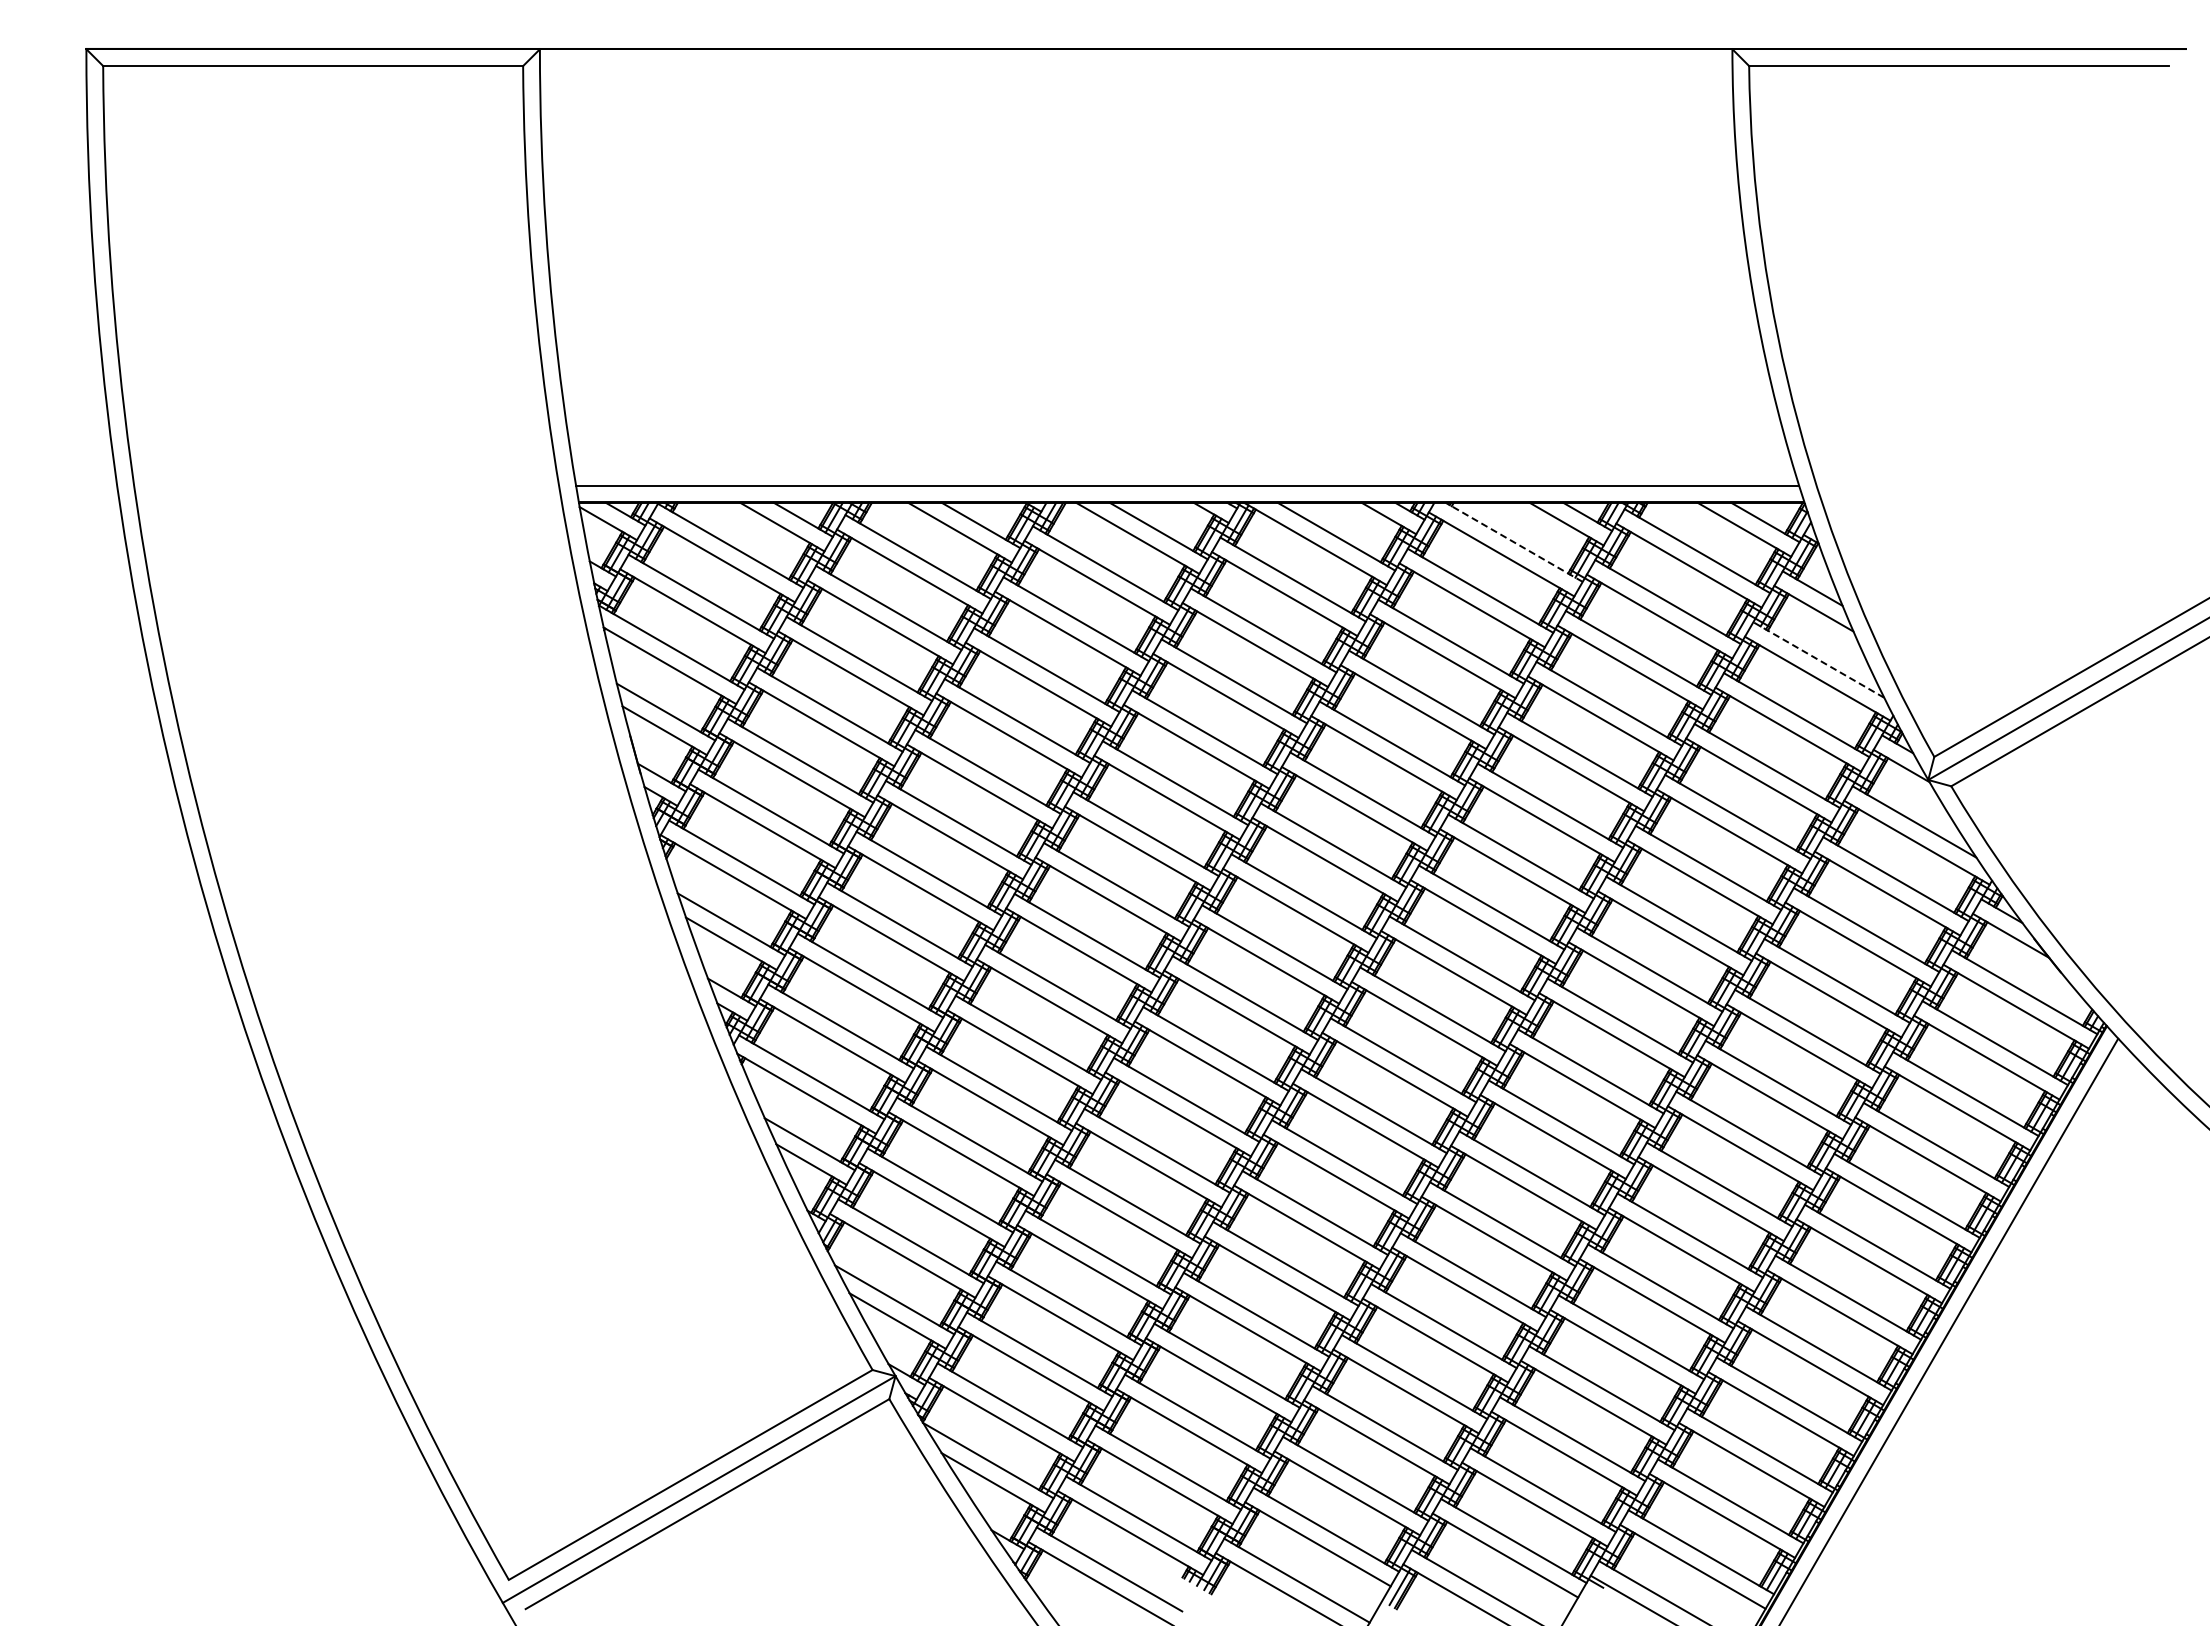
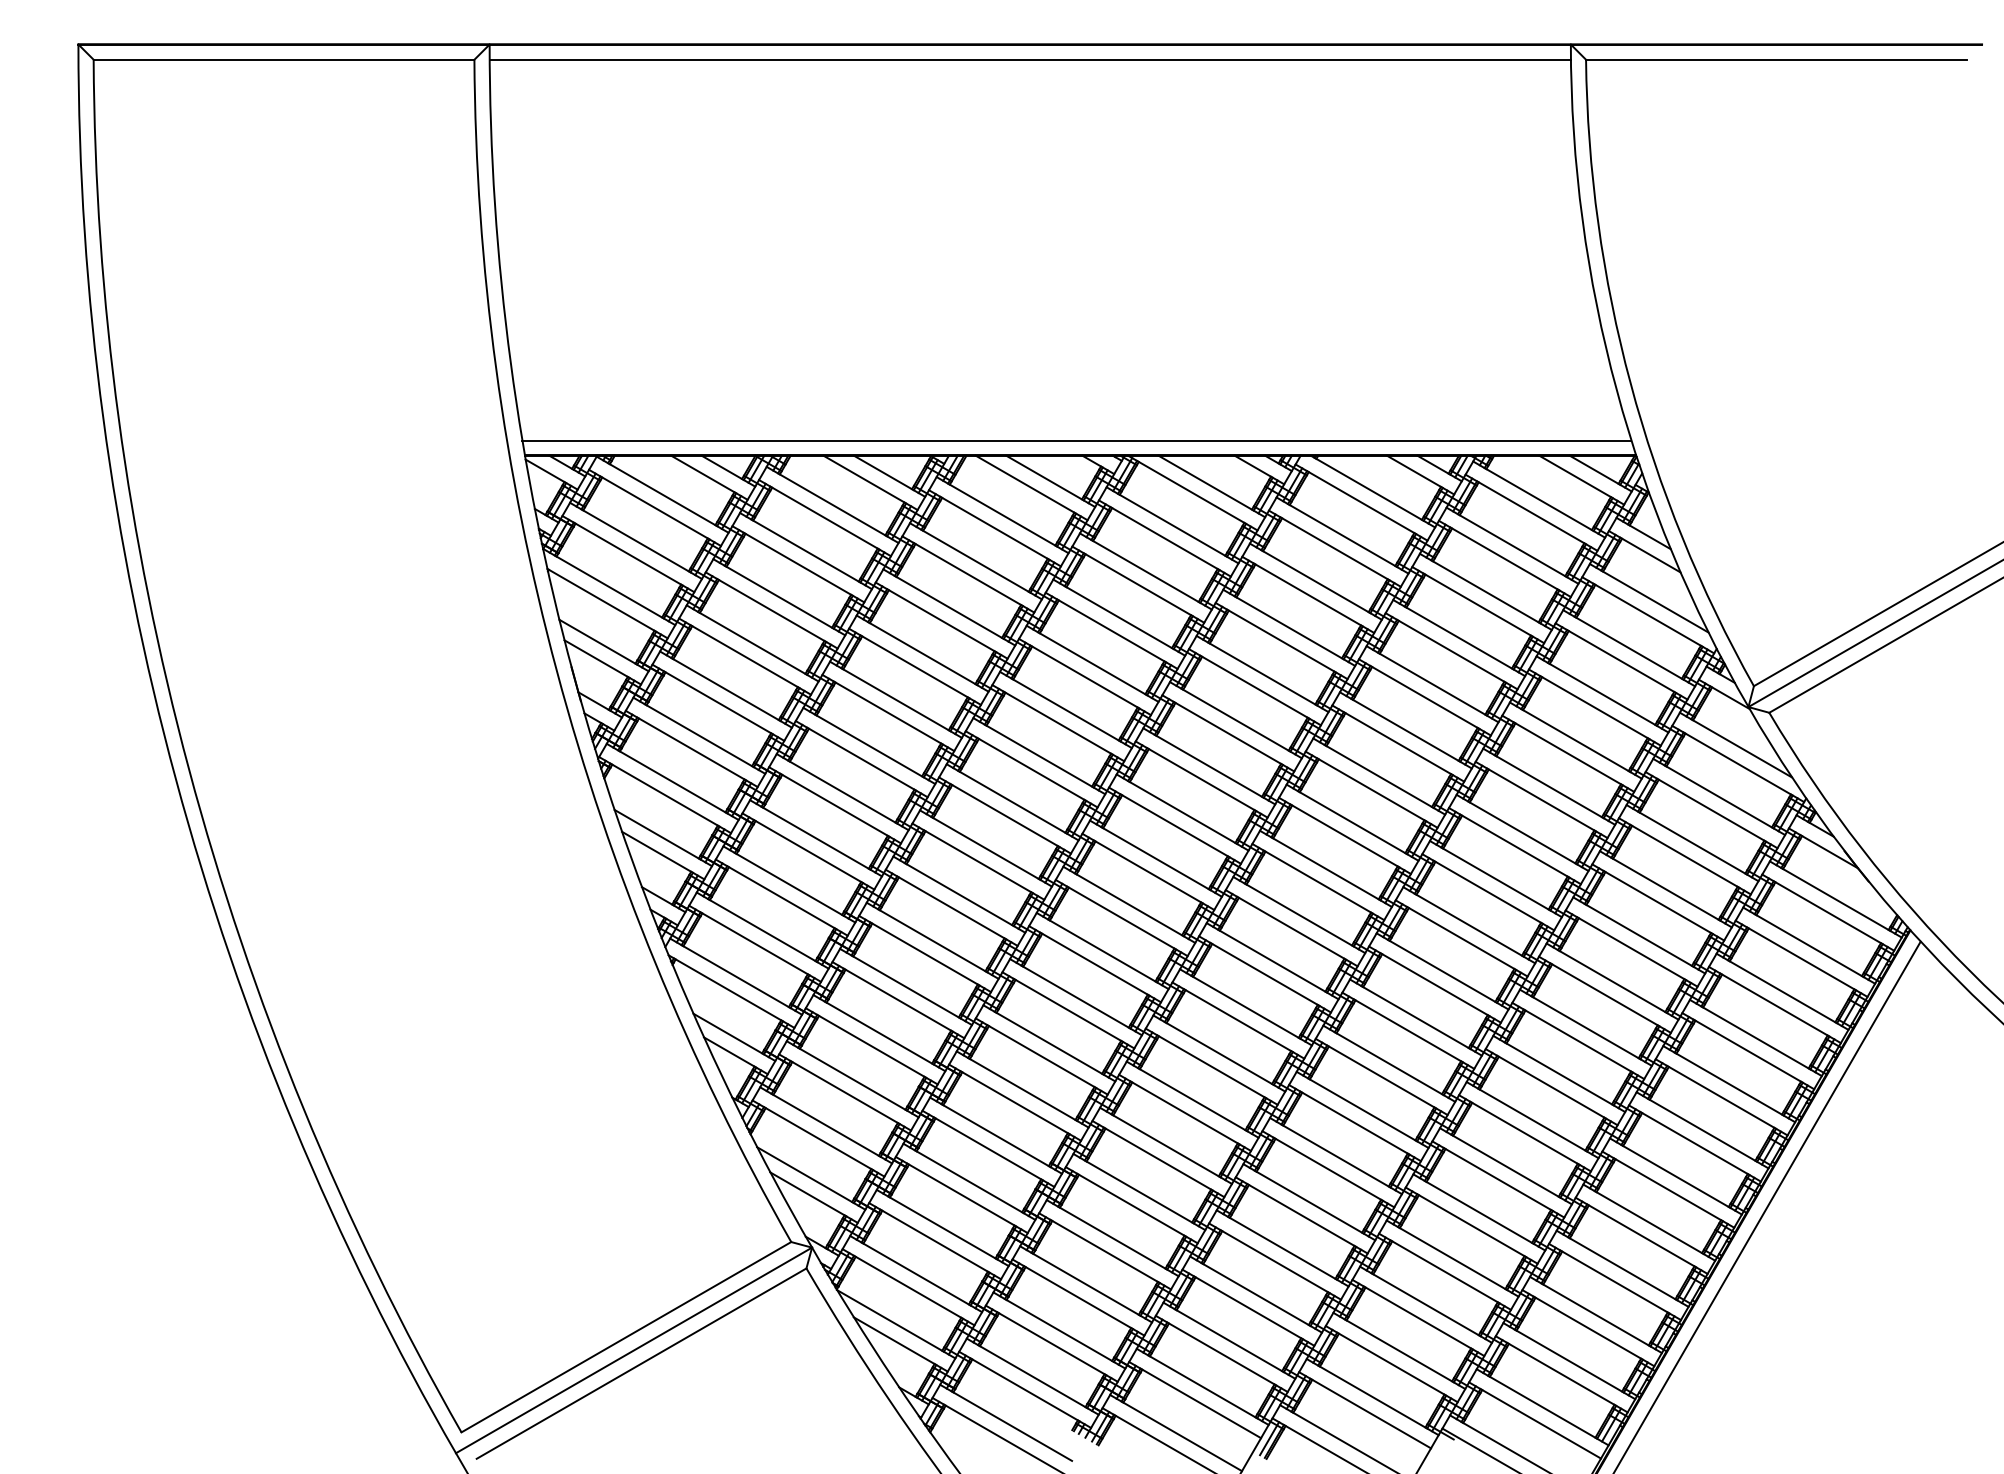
line: (1135, 66) -> (1029, 60), added
line: (1513, 542) -> (1372, 491), dashed -> solid
line: (1818, 659) -> (1648, 597), dashed -> solid

